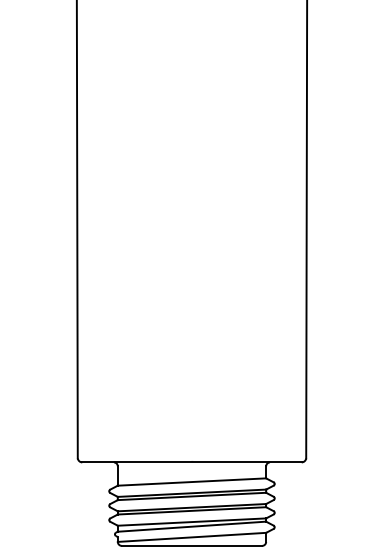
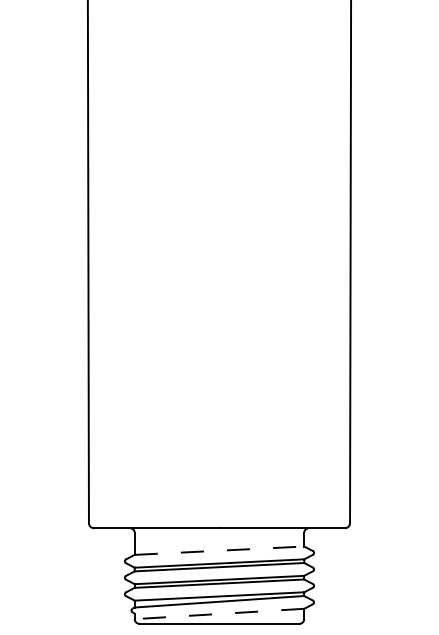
line: (192, 481) -> (219, 550), solid -> dashed
line: (192, 536) -> (219, 613), solid -> dashed

